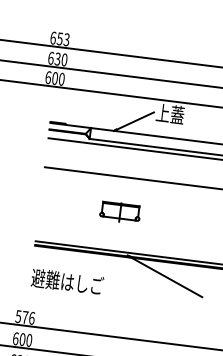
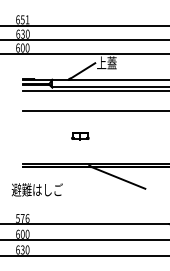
text: (66, 39) -> (27, 19), 653 -> 651
part: (120, 212) -> (80, 136), size x0.6
text: (66, 281) -> (36, 189), moved

